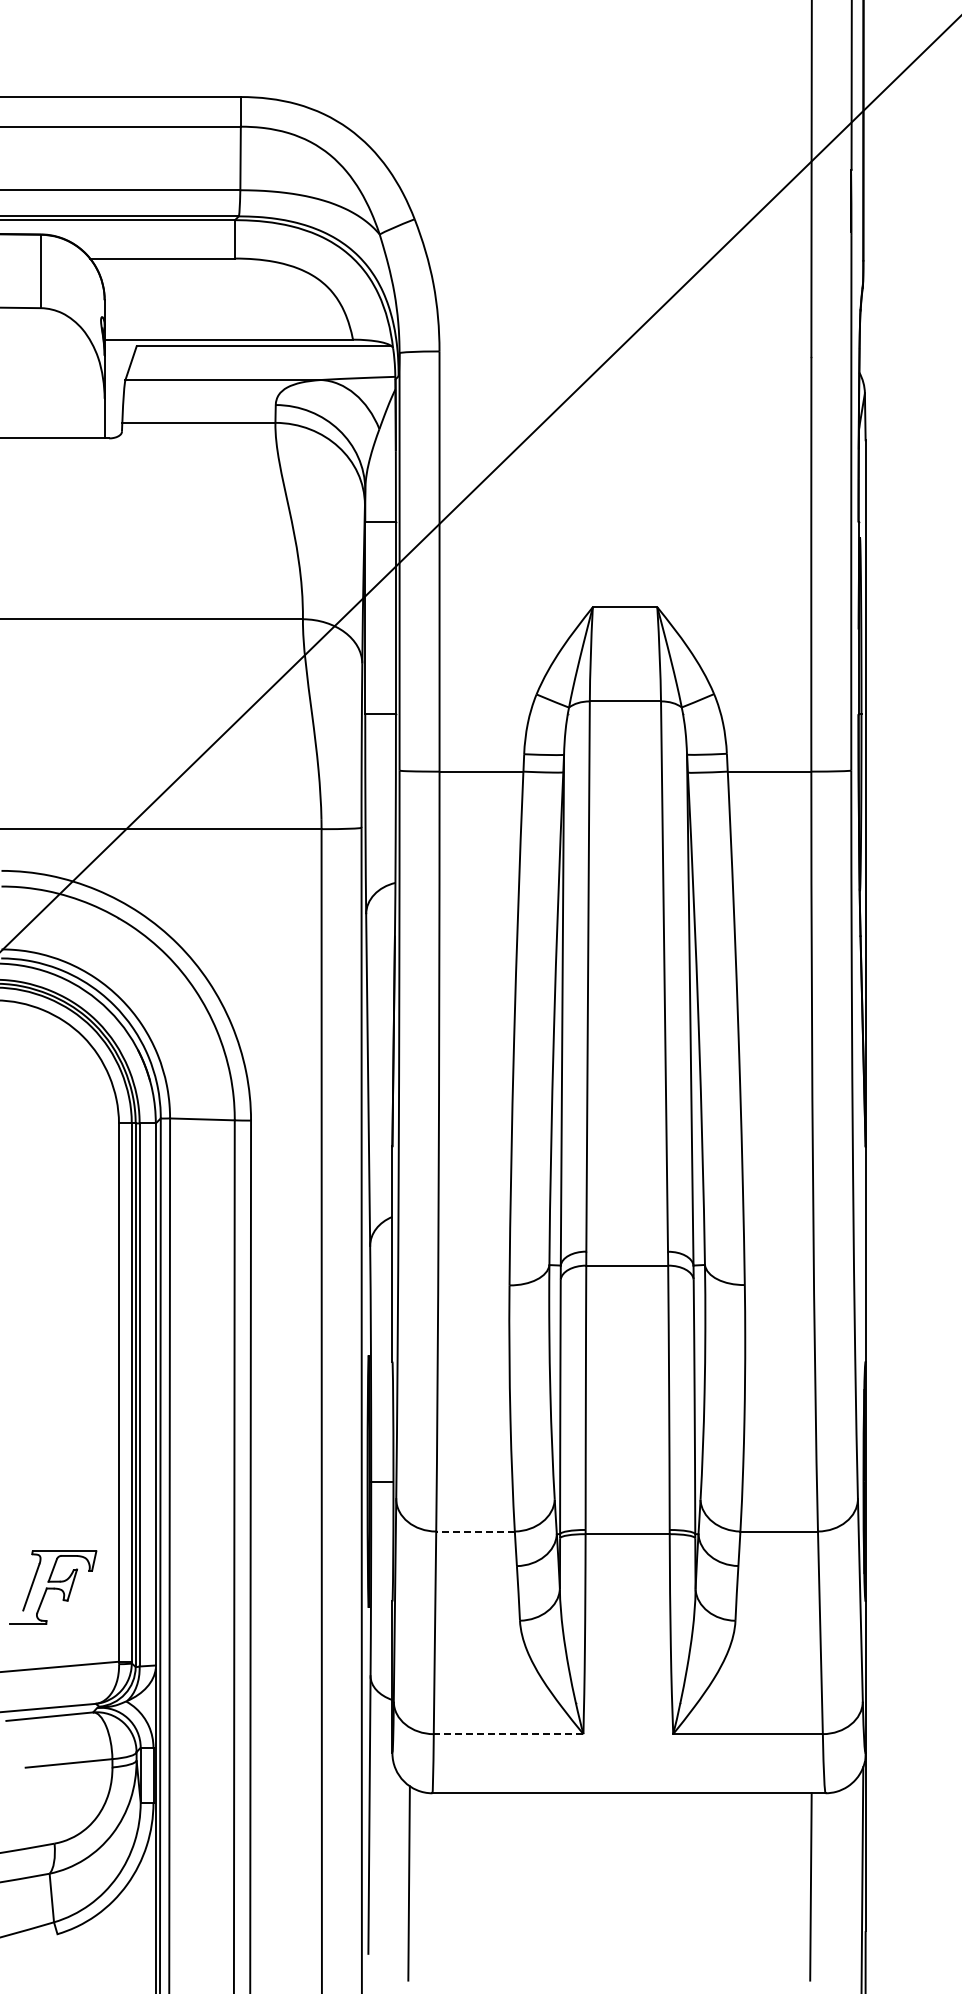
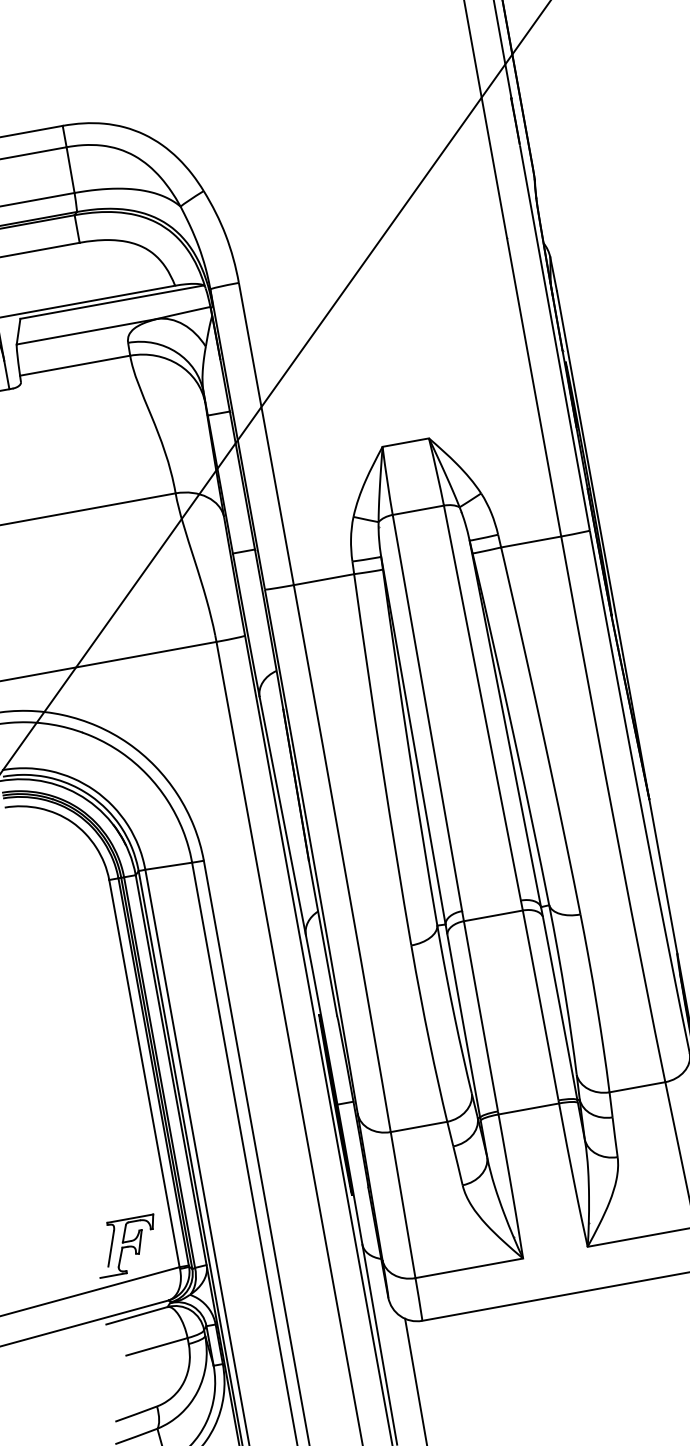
line: (475, 1531) -> (419, 1126), dashed -> solid
part: (53, 1587) -> (127, 1246), moved
line: (508, 1734) -> (469, 1268), dashed -> solid

